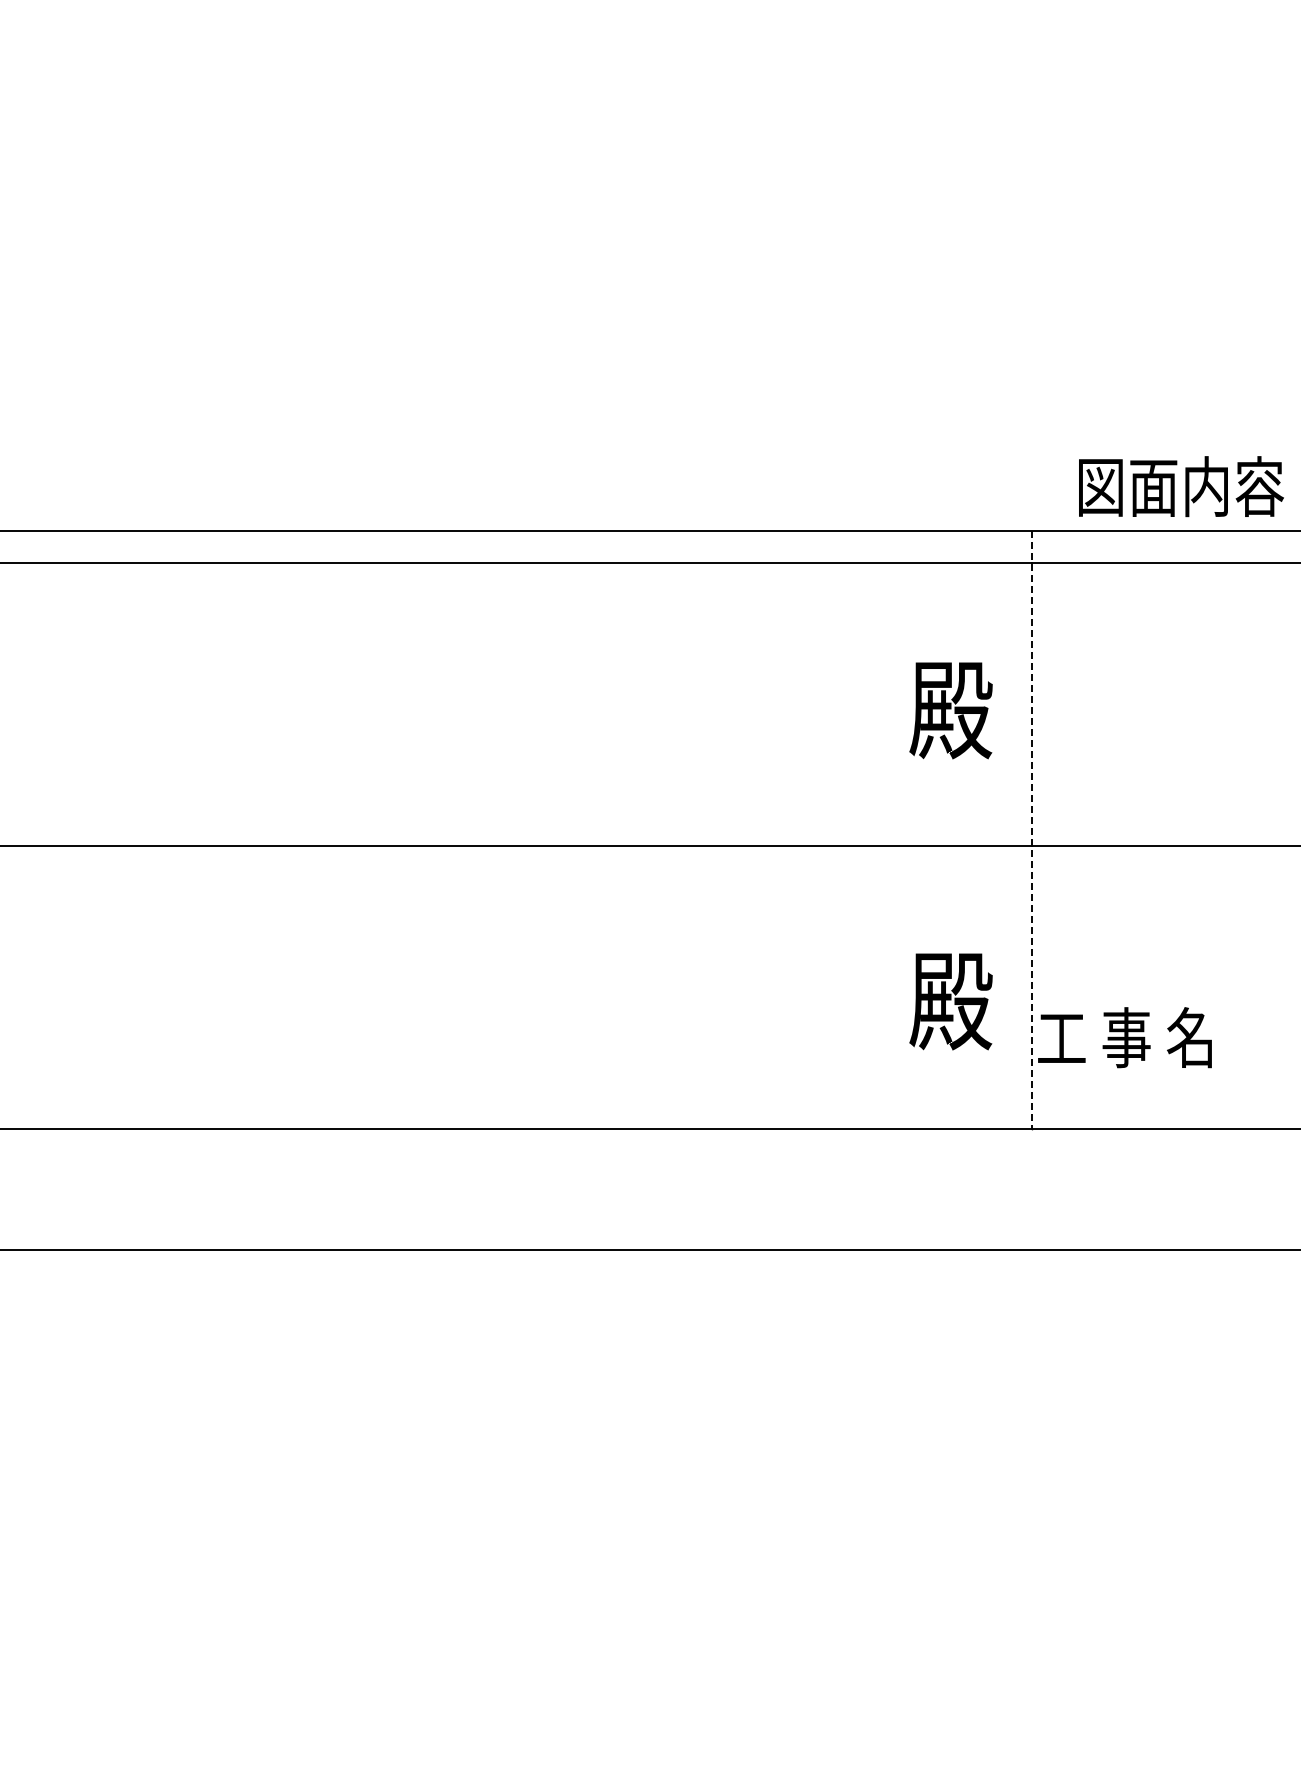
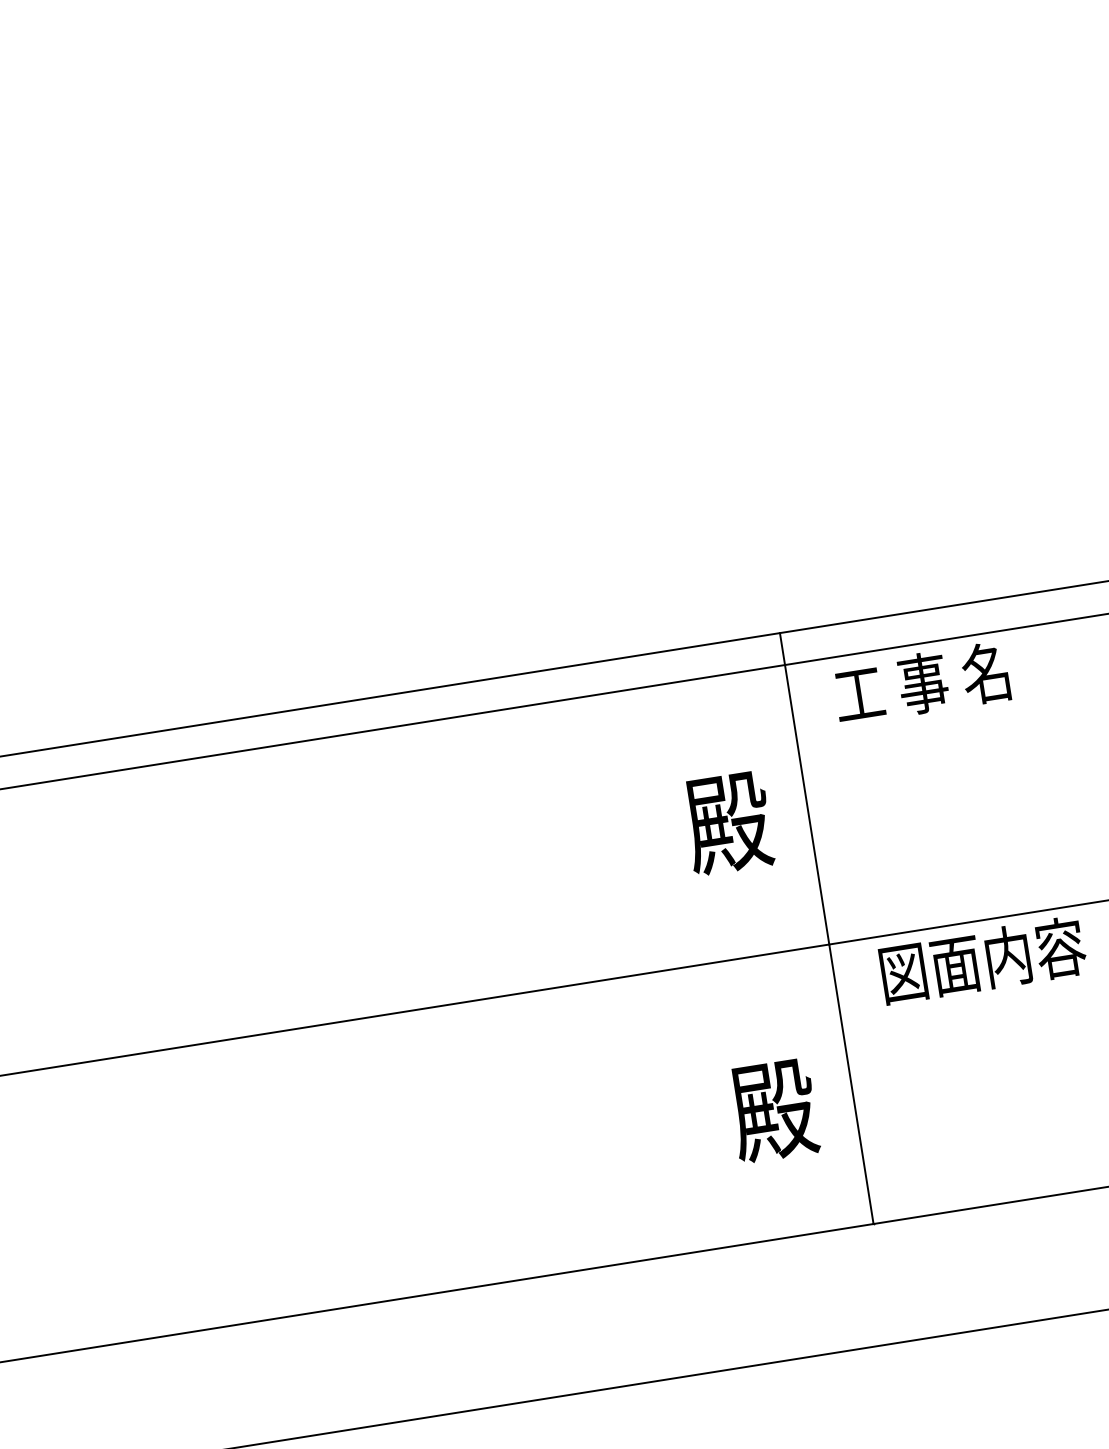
text: (1181, 486) -> (983, 960), moved
line: (1031, 830) -> (826, 929), dashed -> solid
text: (1124, 1037) -> (921, 683), moved

